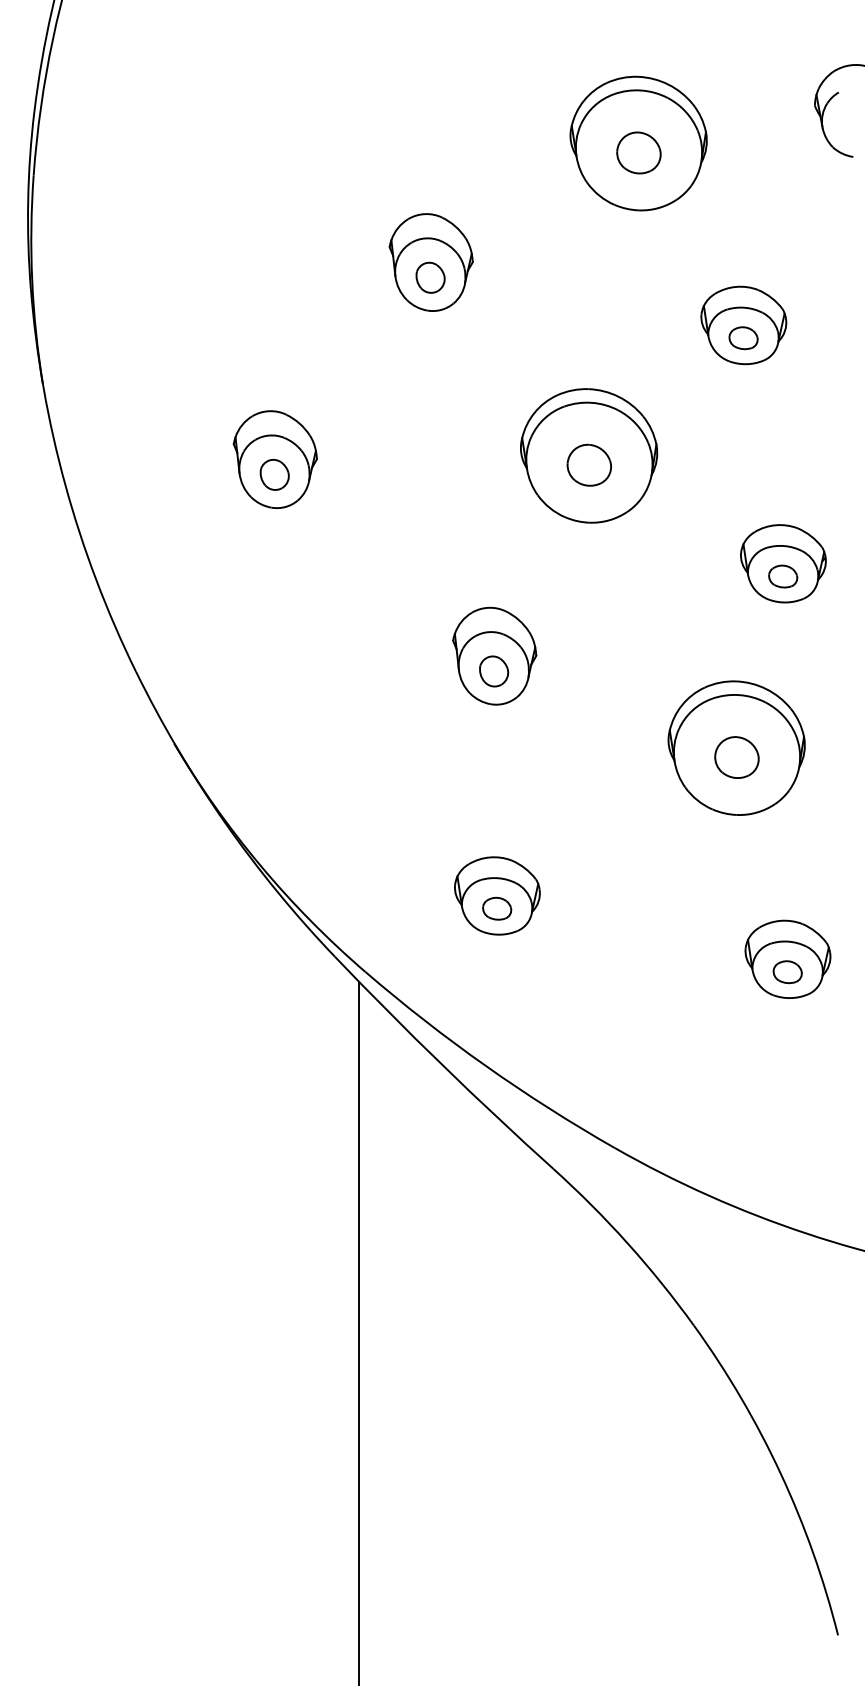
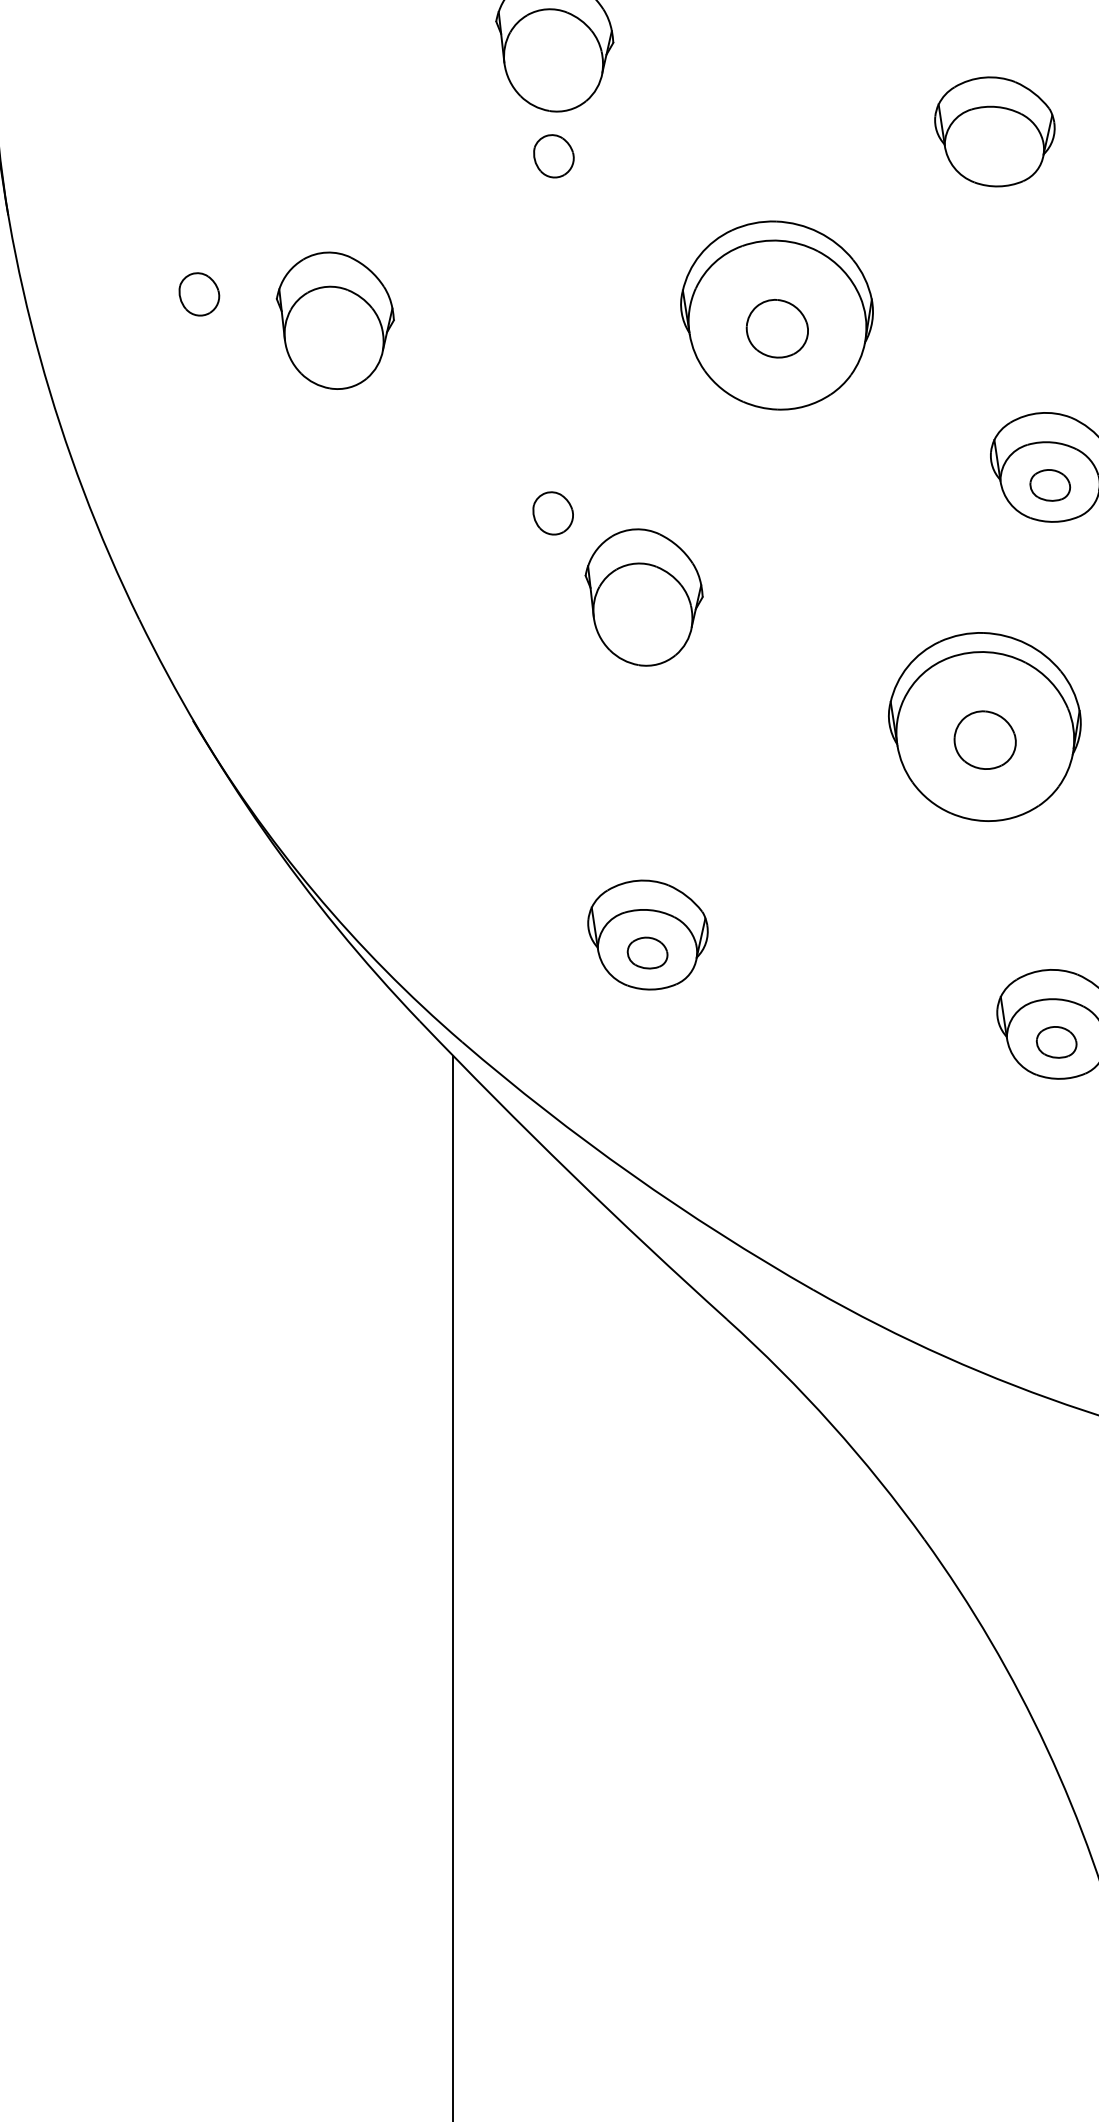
part: (430, 277) -> (553, 155), moved
part: (743, 338) -> (994, 150), removed
part: (274, 474) -> (199, 293), moved
part: (494, 671) -> (553, 513), moved

